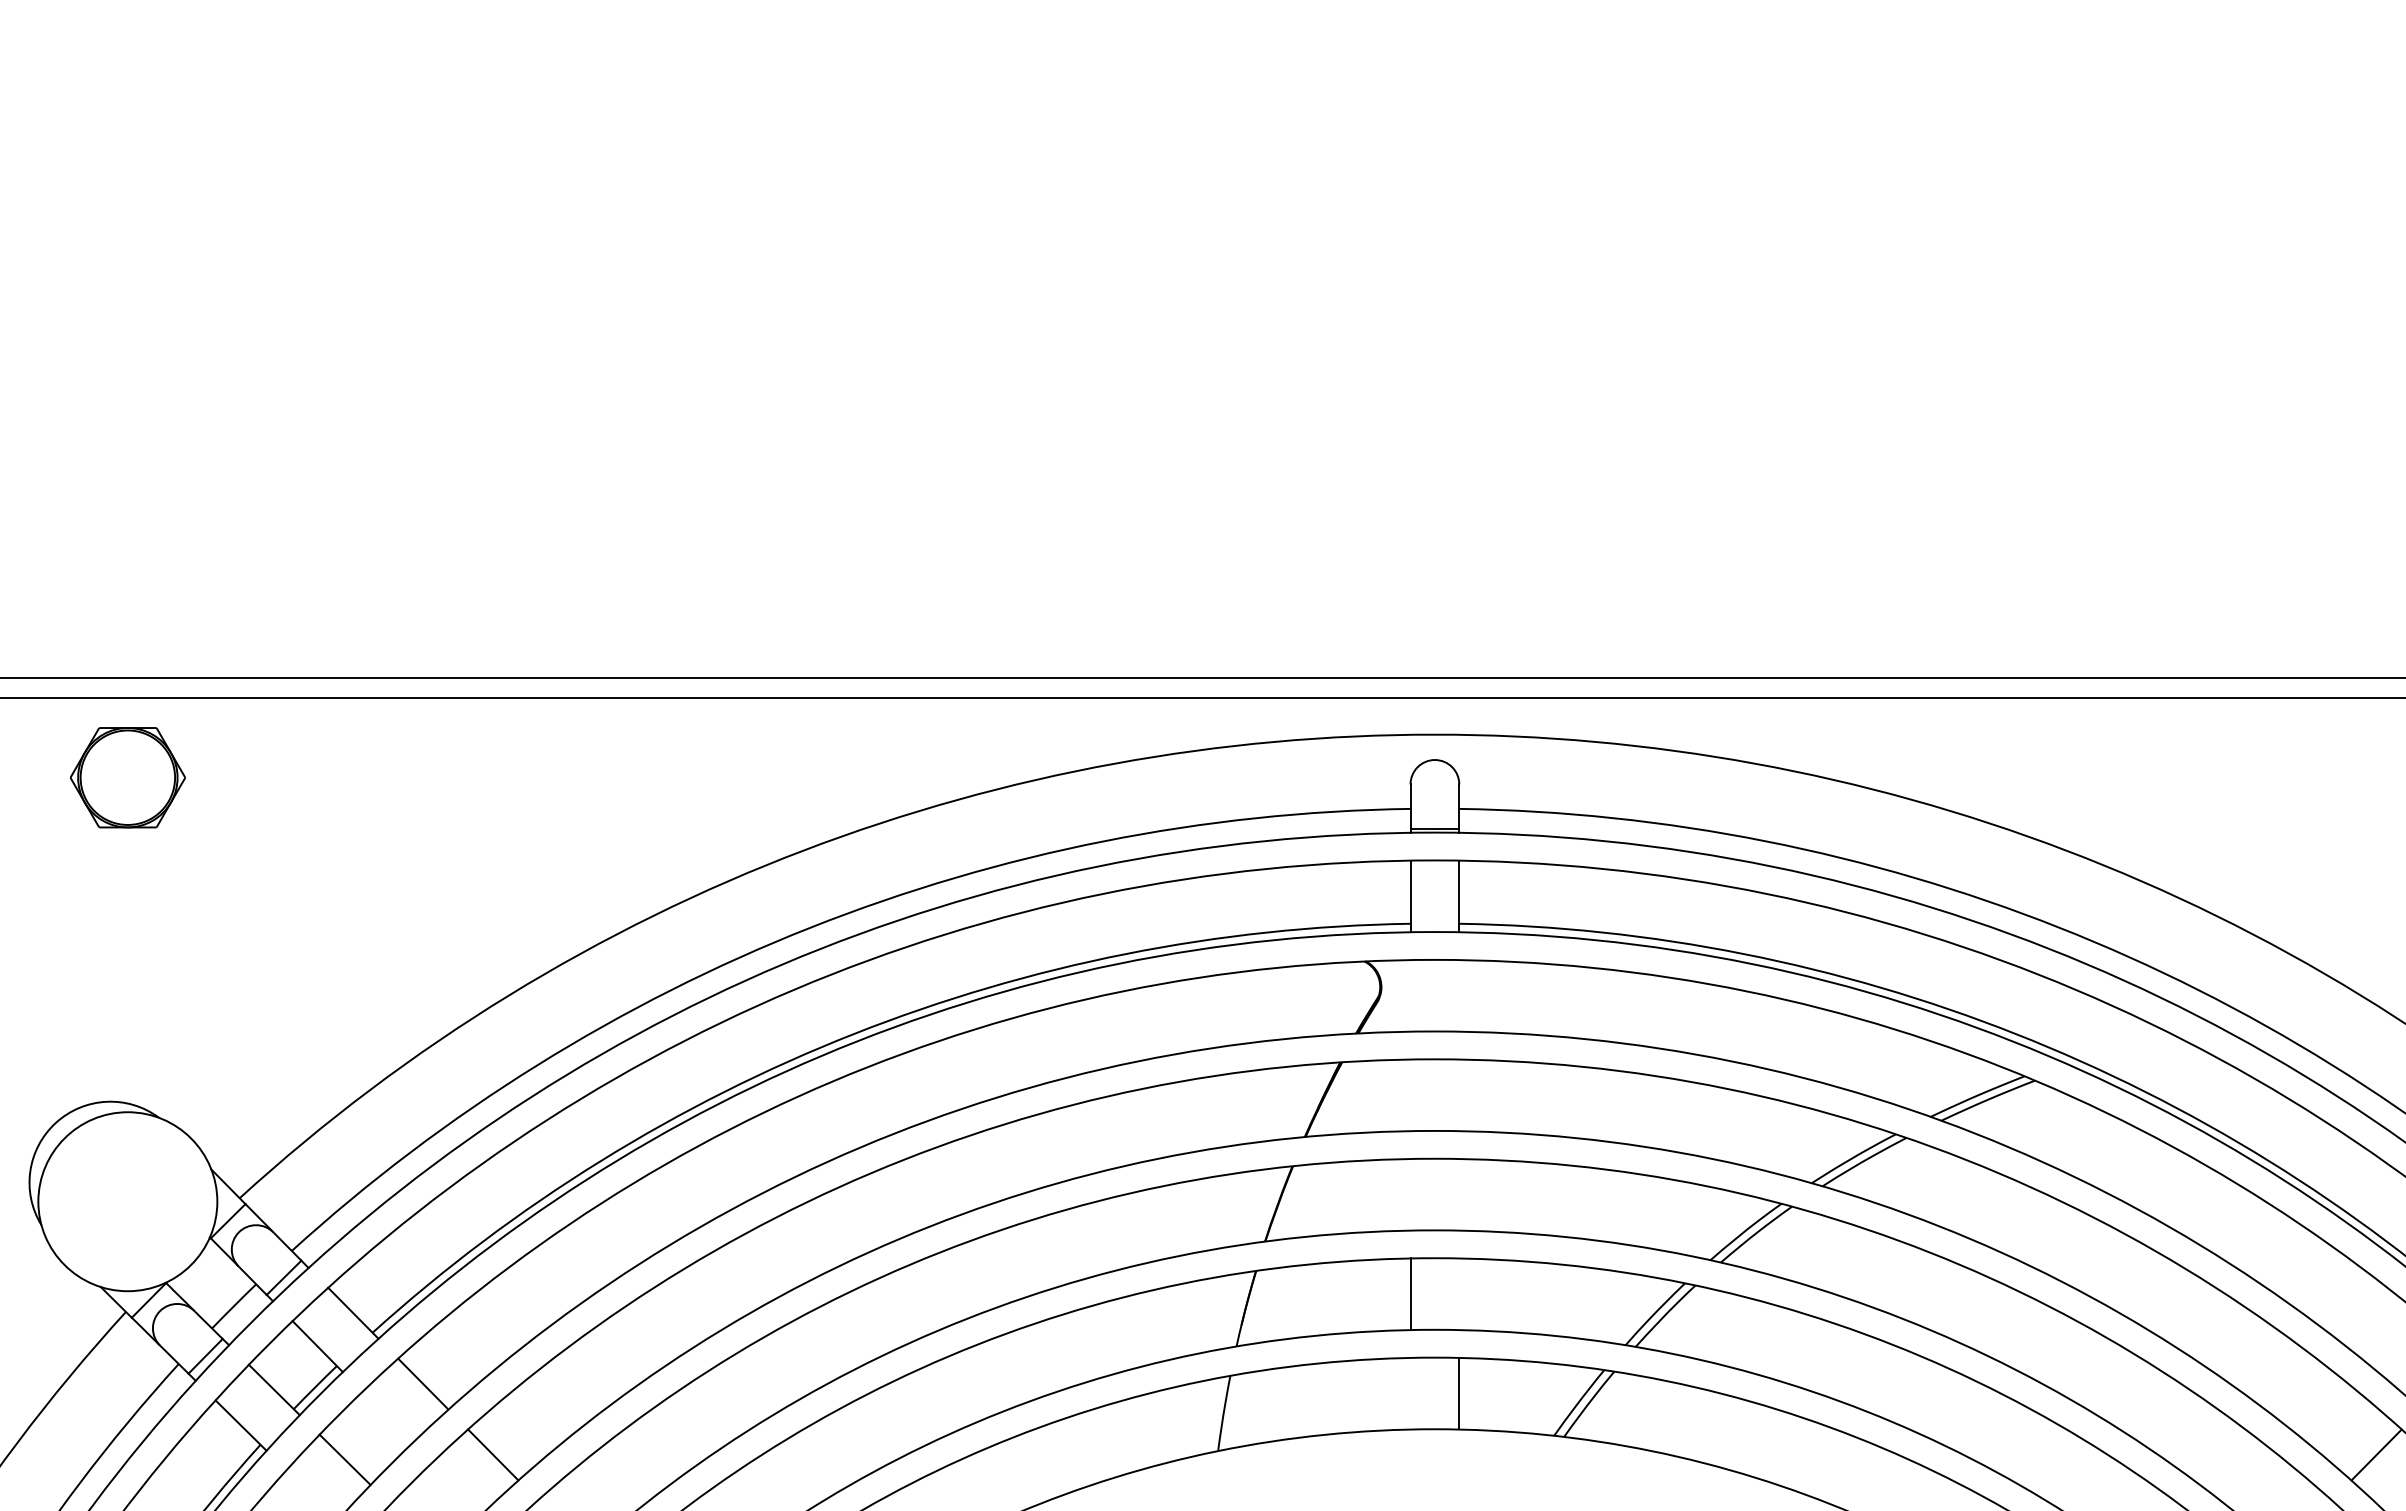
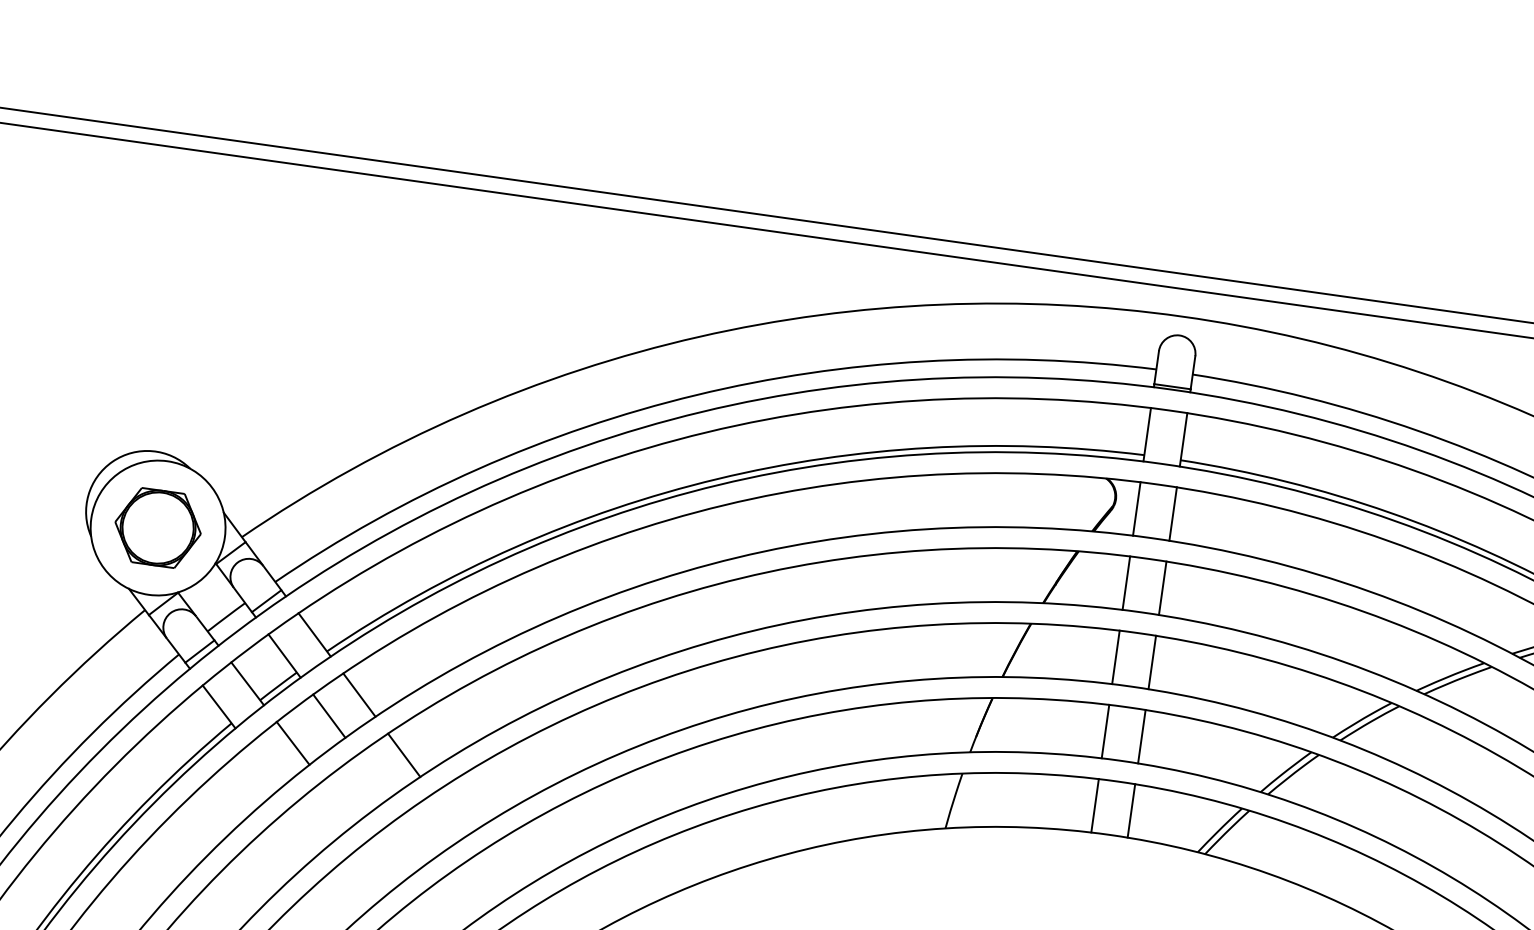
part: (127, 777) -> (157, 527), moved
line: (1410, 995) -> (1136, 508), added
line: (1459, 995) -> (1173, 513), added
line: (1410, 1095) -> (1126, 583), added
line: (1459, 1095) -> (1162, 588), added
line: (1410, 1194) -> (1115, 657), added
line: (1459, 1194) -> (1152, 662), added
line: (1459, 1294) -> (1141, 736), added
line: (1410, 1393) -> (1095, 805), added
line: (387, 1416) -> (329, 715), added

